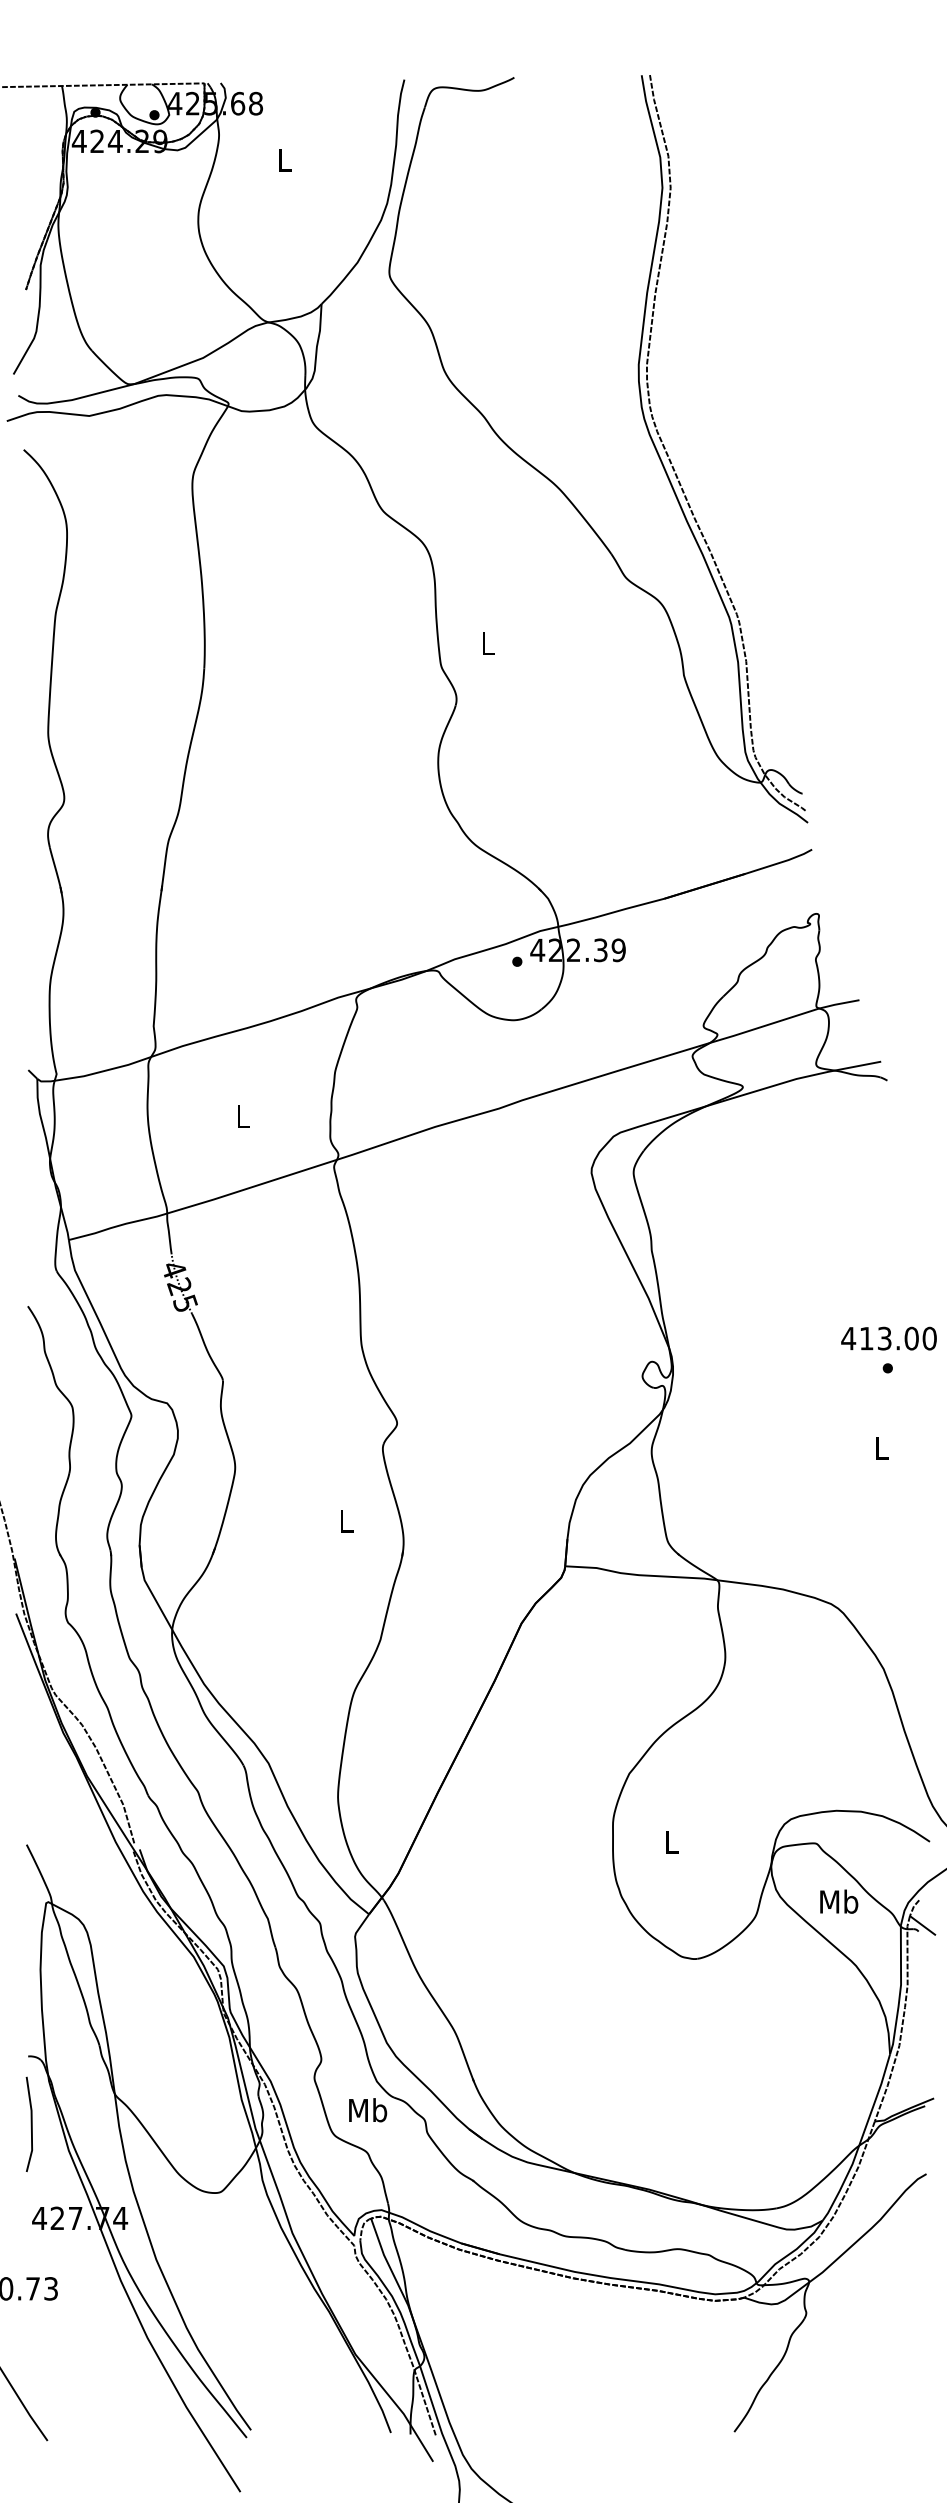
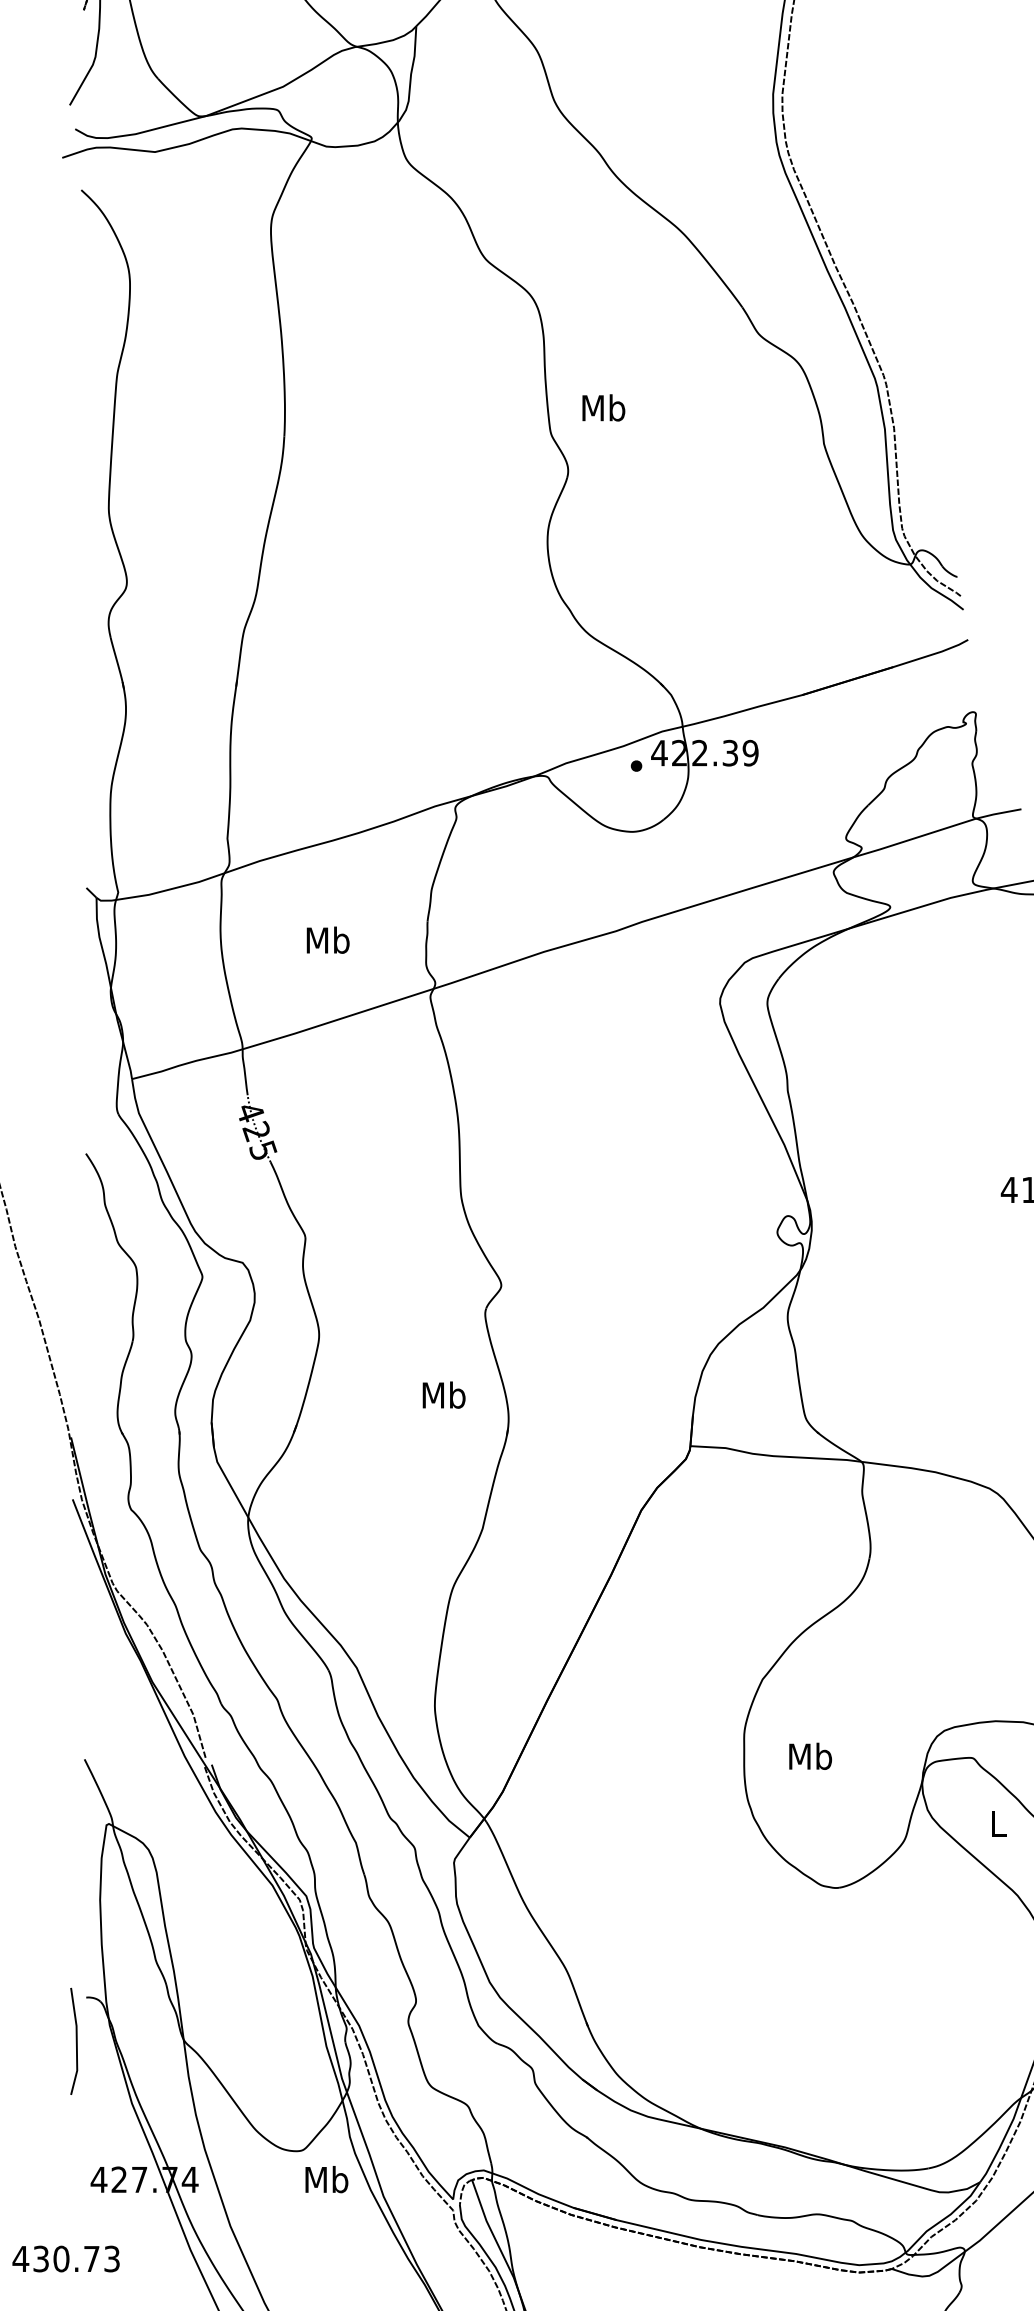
text: (488, 643) -> (604, 408), L -> Mb
text: (243, 1116) -> (328, 940), L -> Mb
text: (346, 1520) -> (444, 1394), L -> Mb
text: (672, 1842) -> (811, 1756), L -> Mb
text: (839, 1901) -> (998, 1823), Mb -> L
text: (368, 2110) -> (327, 2179), moved
line: (30, 2123) -> (75, 2040), moved

